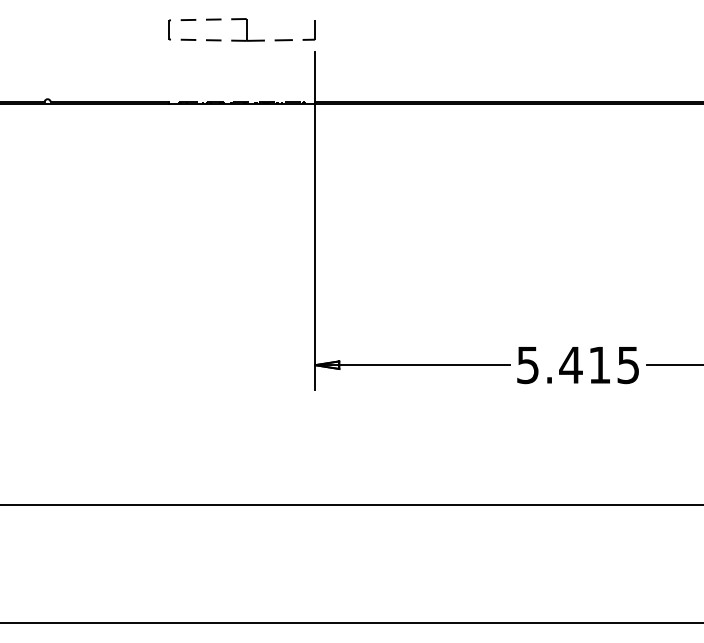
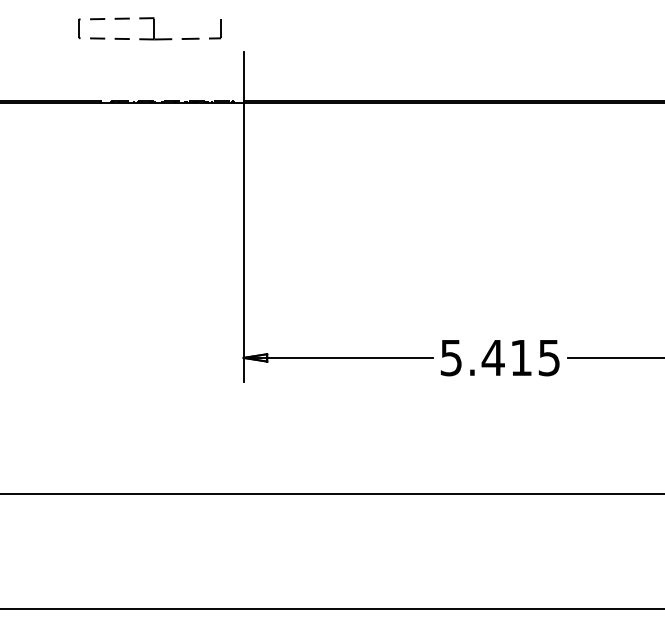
part: (241, 29) -> (149, 28), moved

